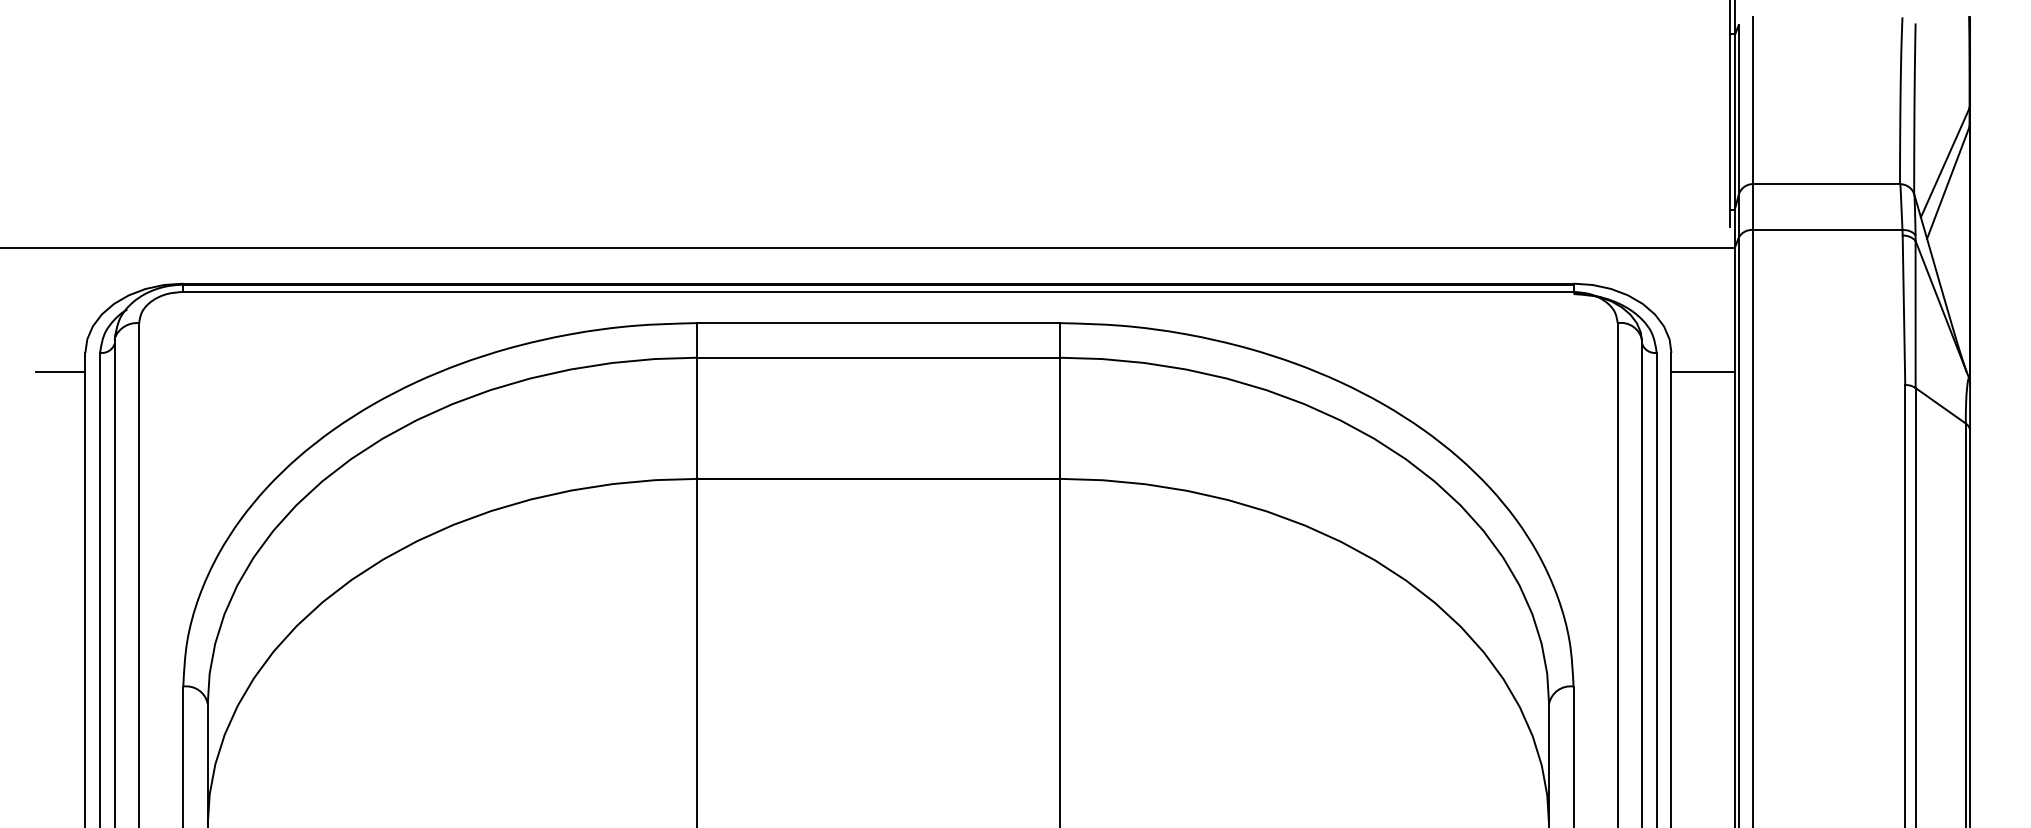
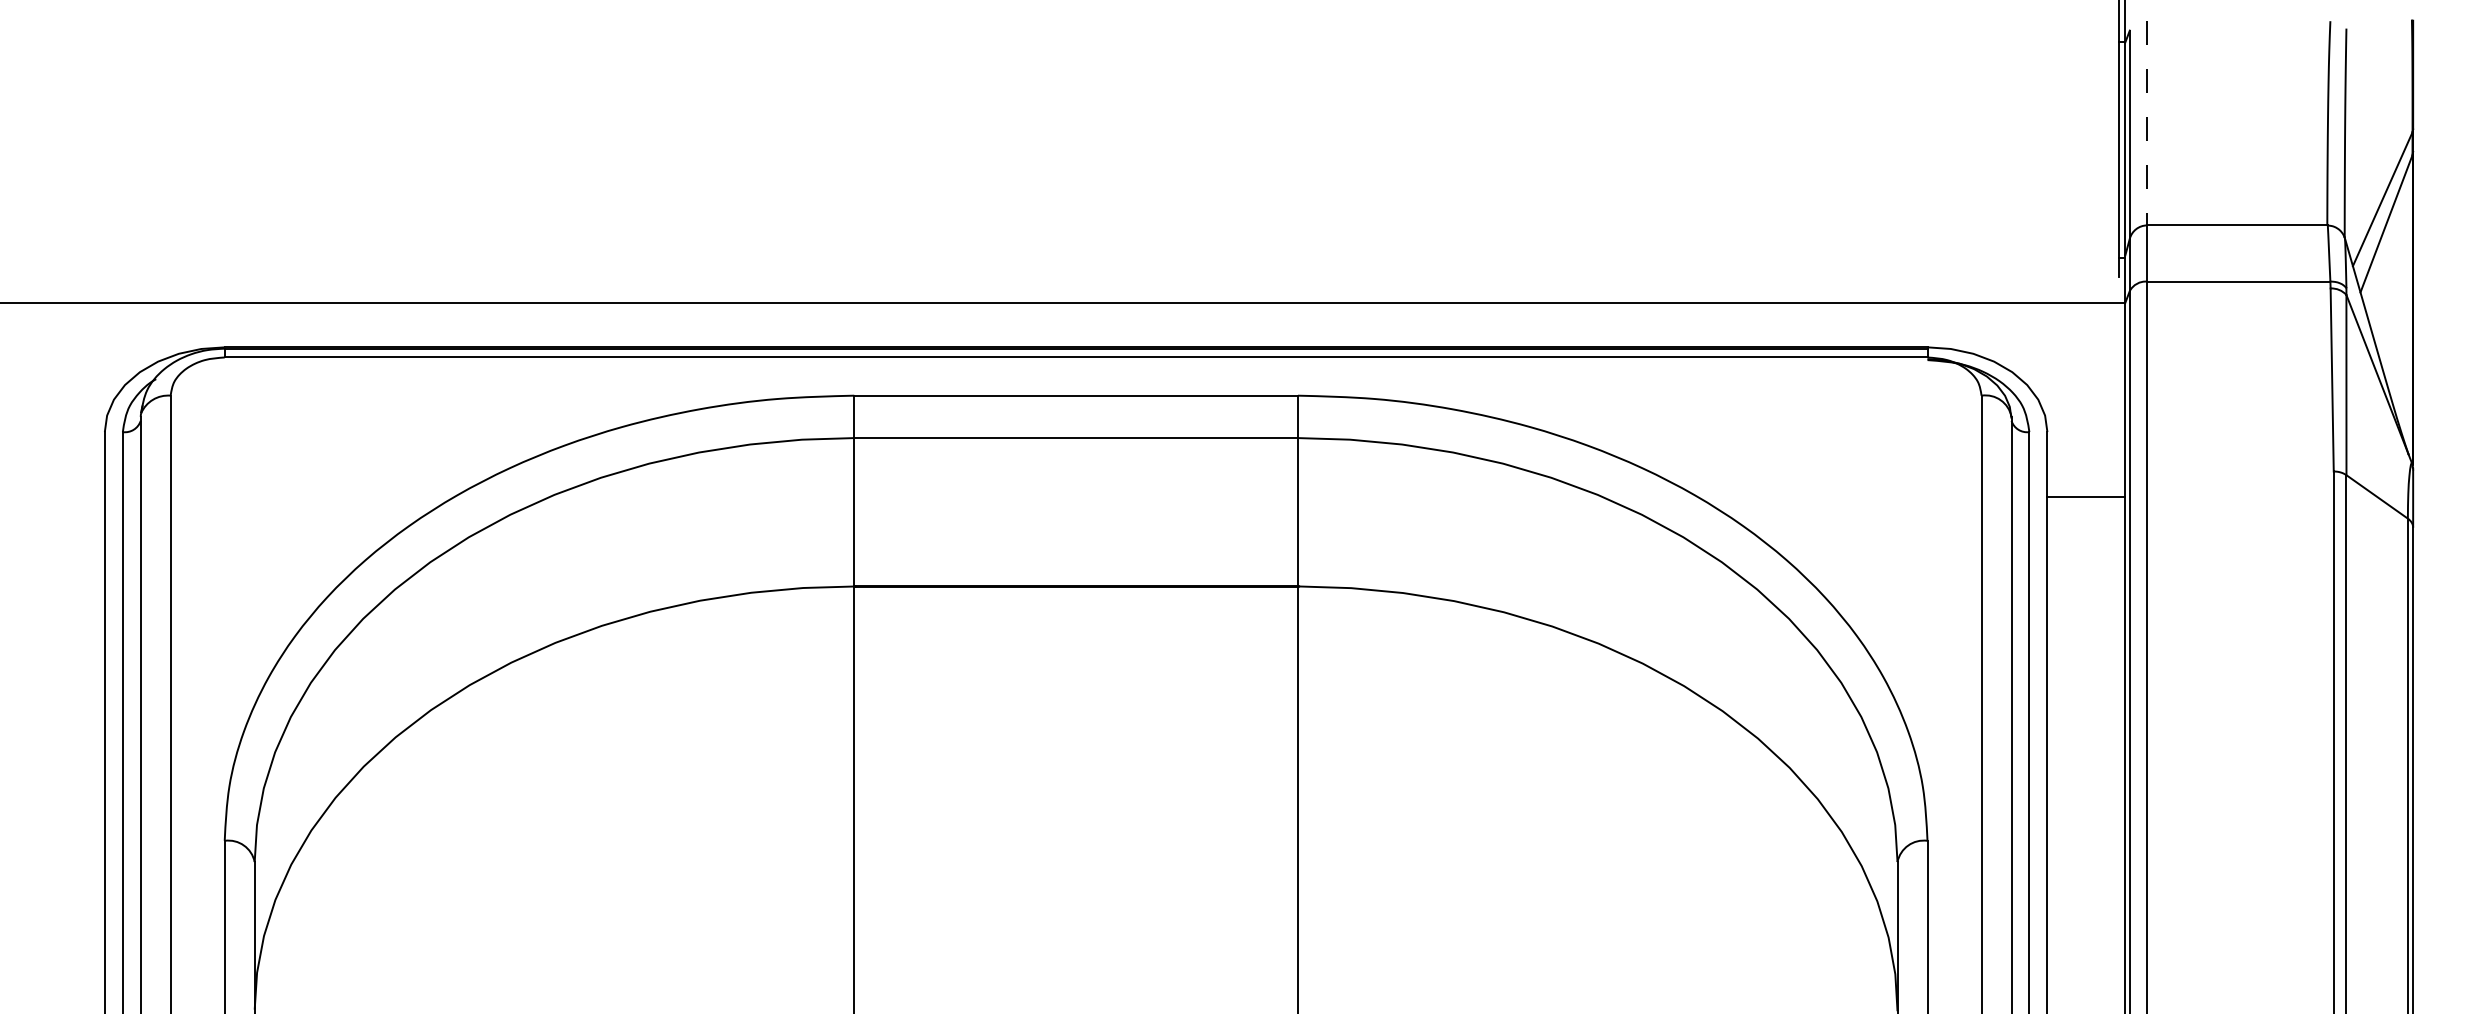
line: (1752, 101) -> (2146, 124), solid -> dashed
line: (60, 372) -> (74, 456), removed
line: (1703, 372) -> (2086, 497), moved

